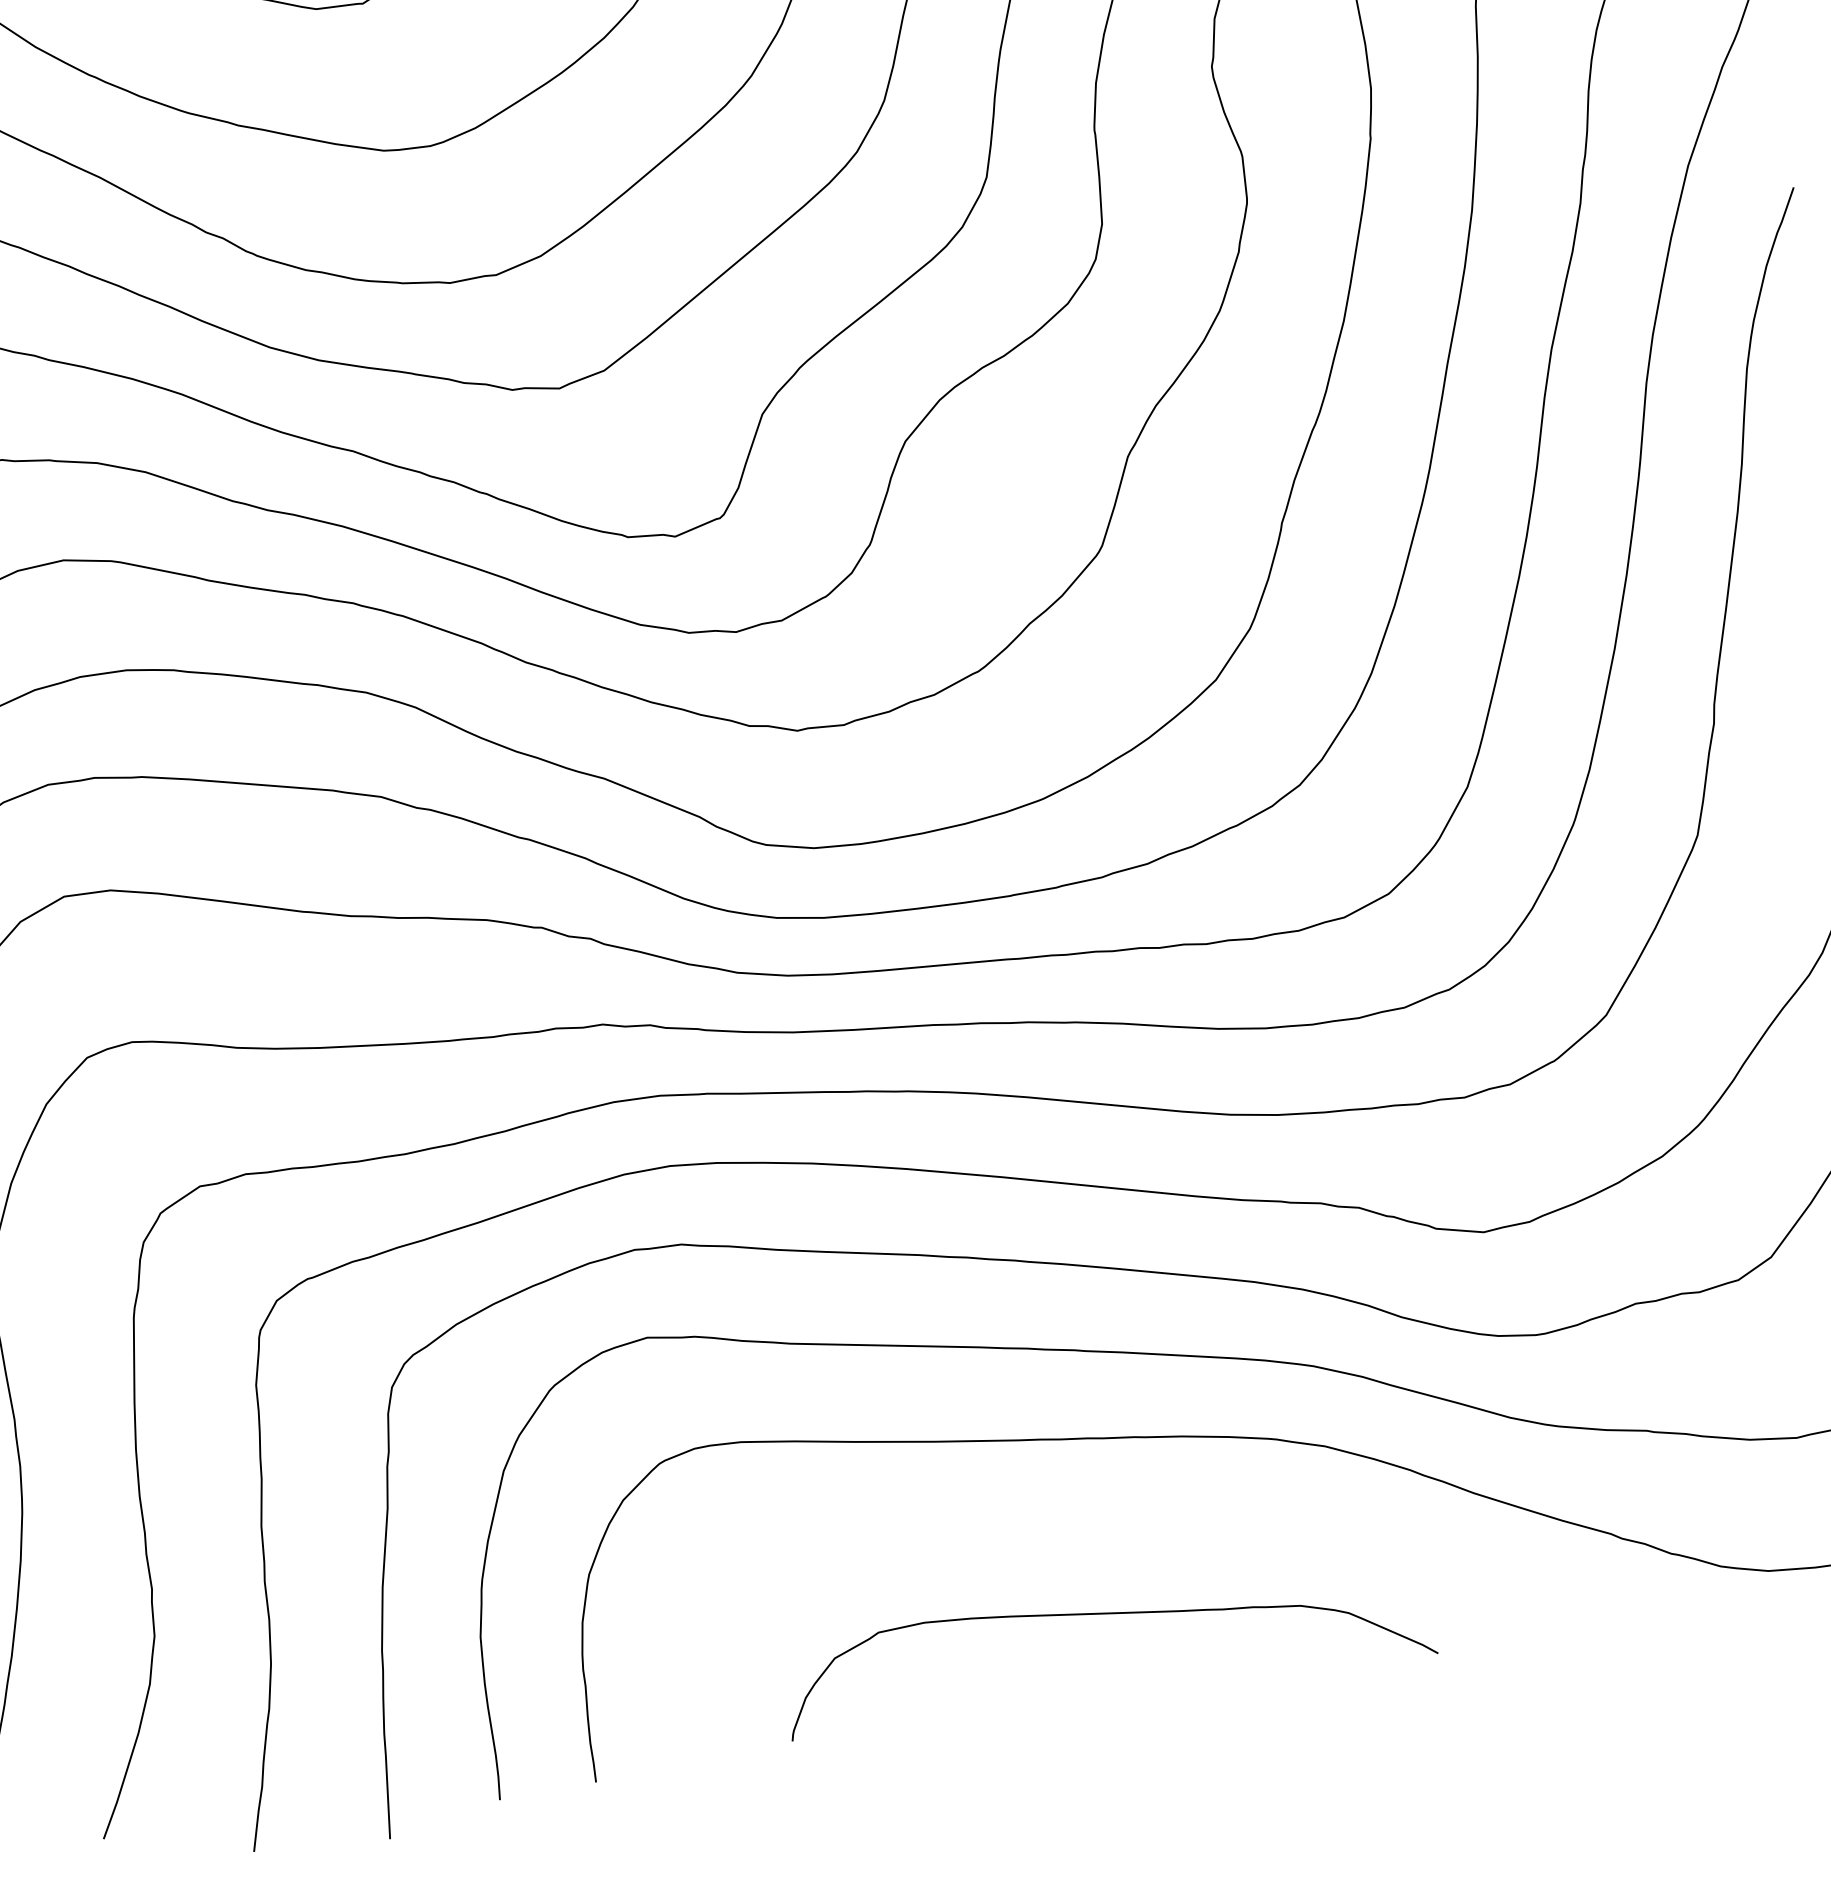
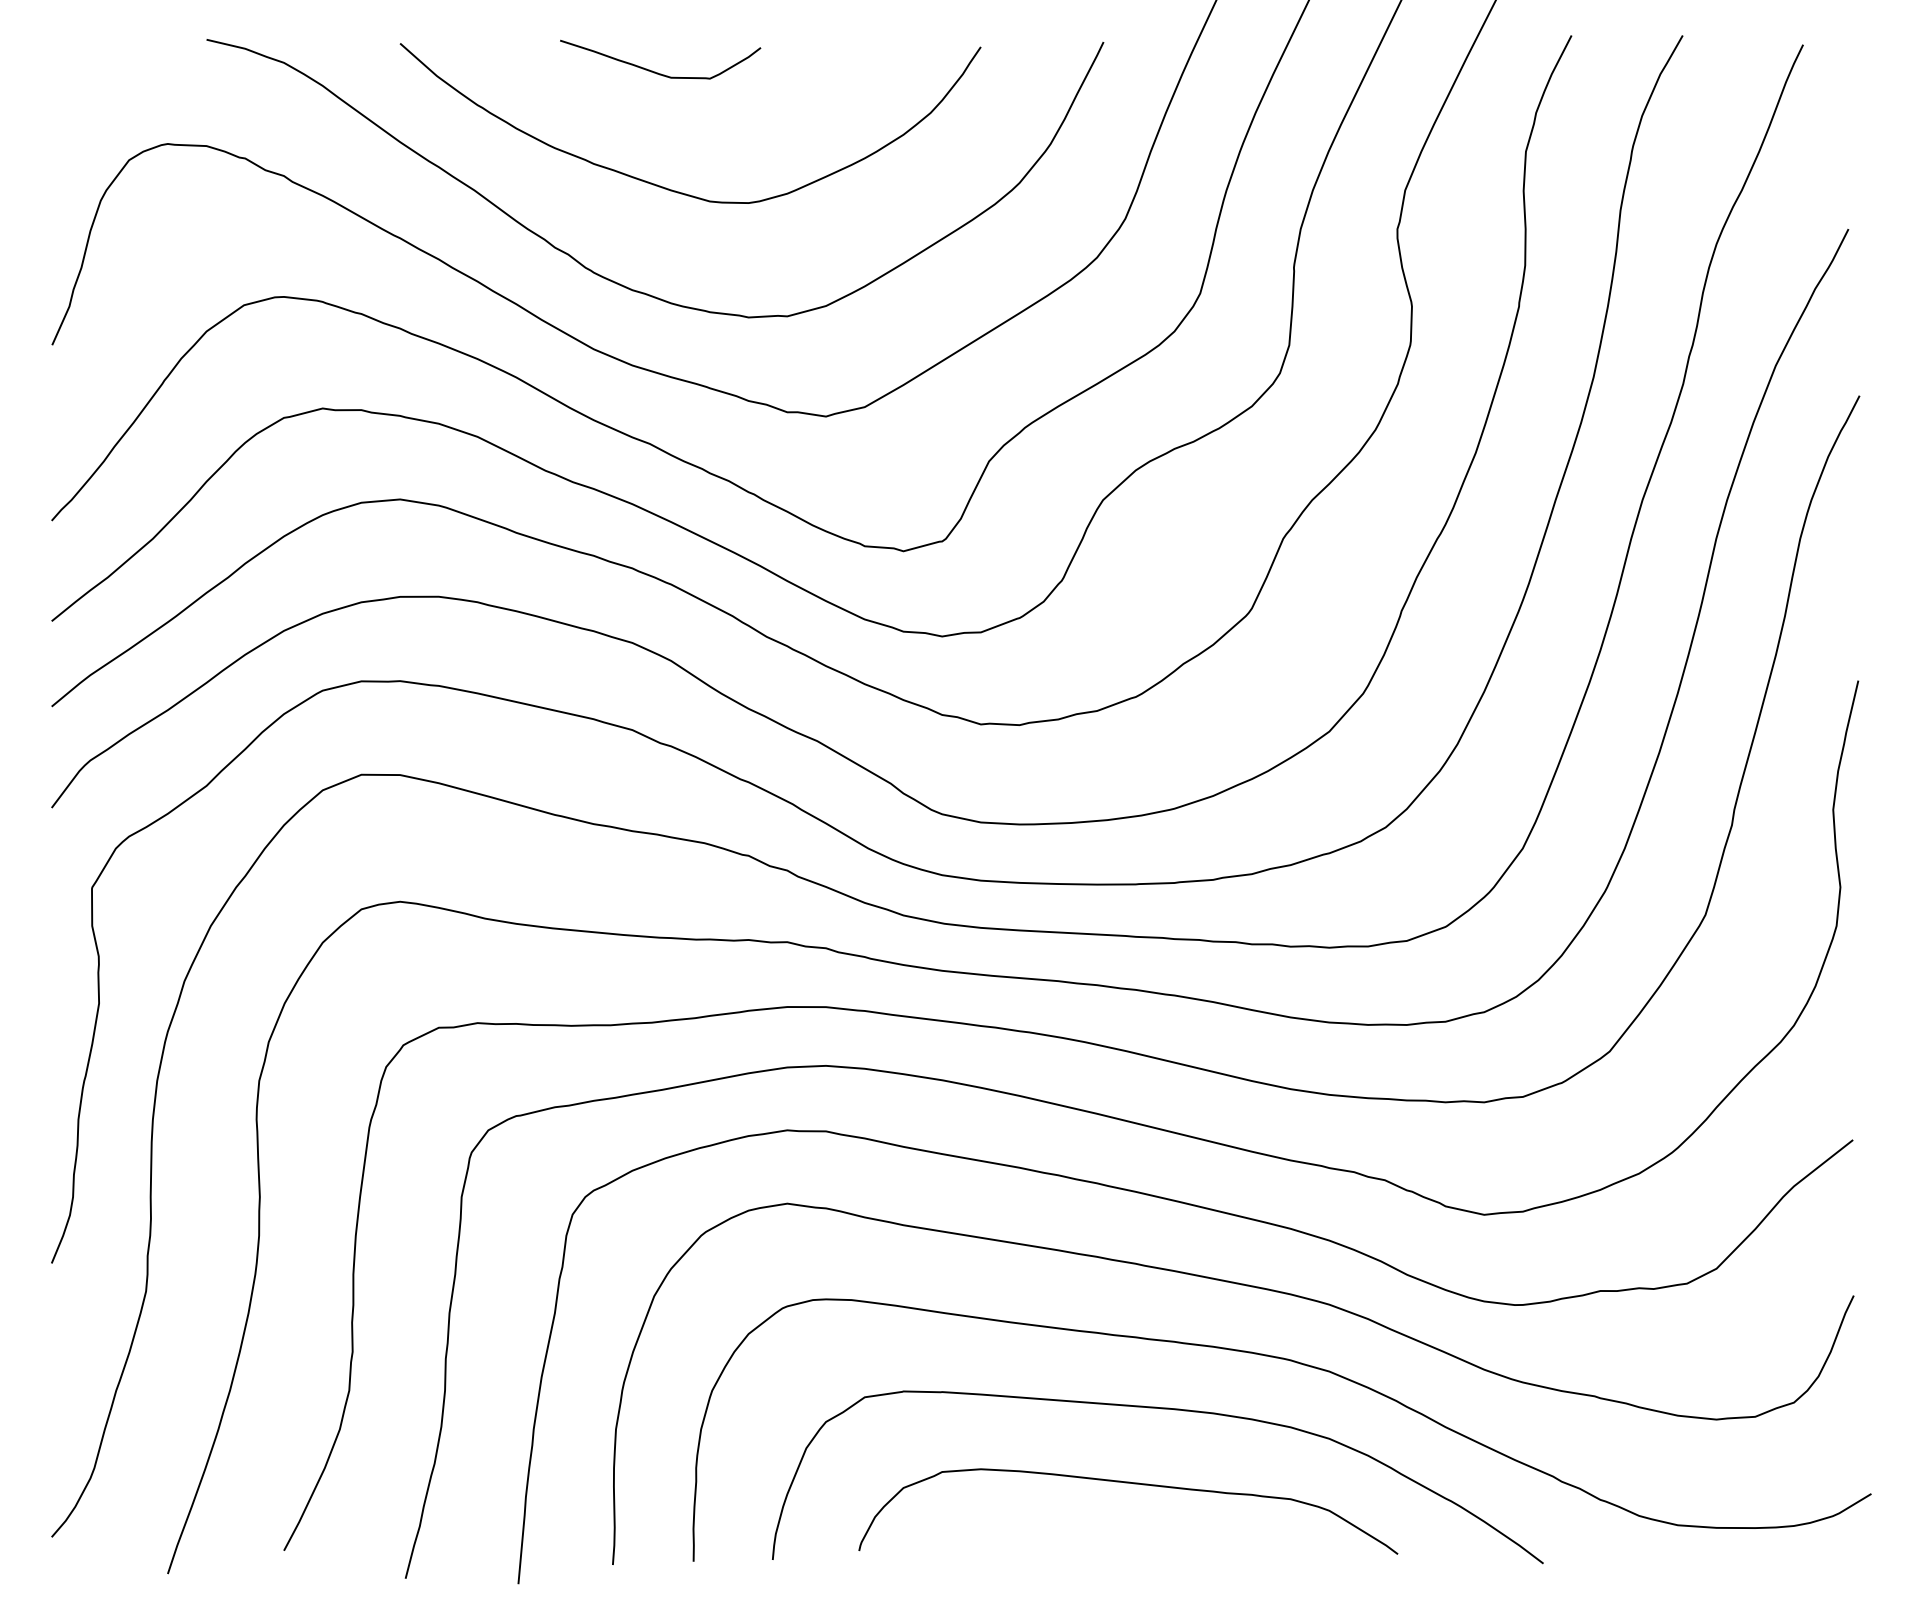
curve: (1130, 1520) -> (1161, 1409), added

